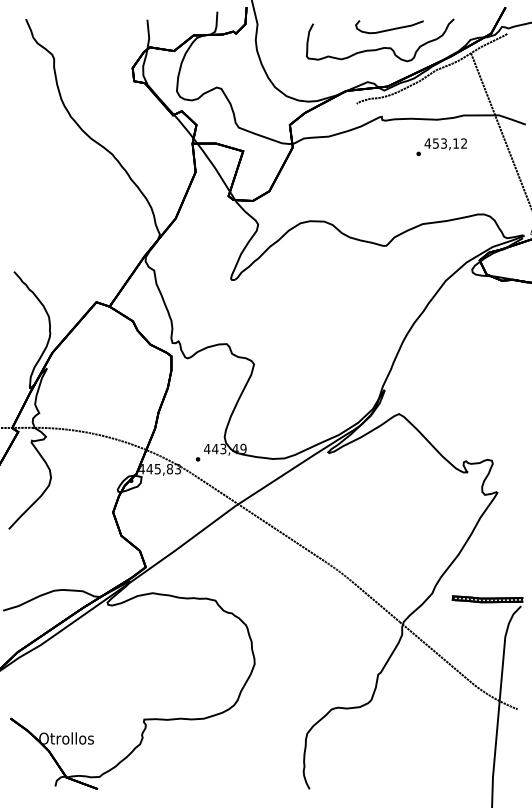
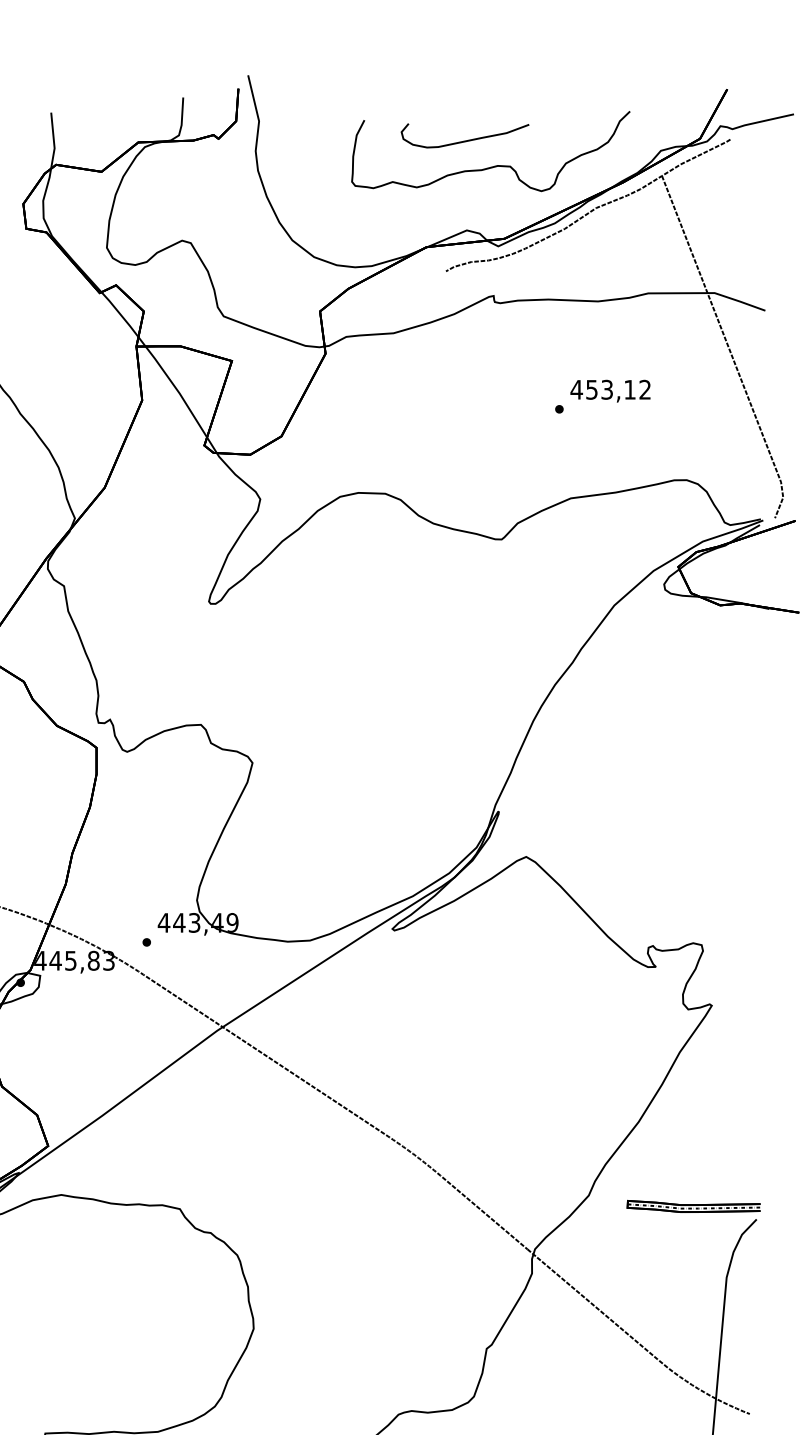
curve: (390, 28) -> (466, 138), moved
text: (441, 146) -> (602, 395), moved

